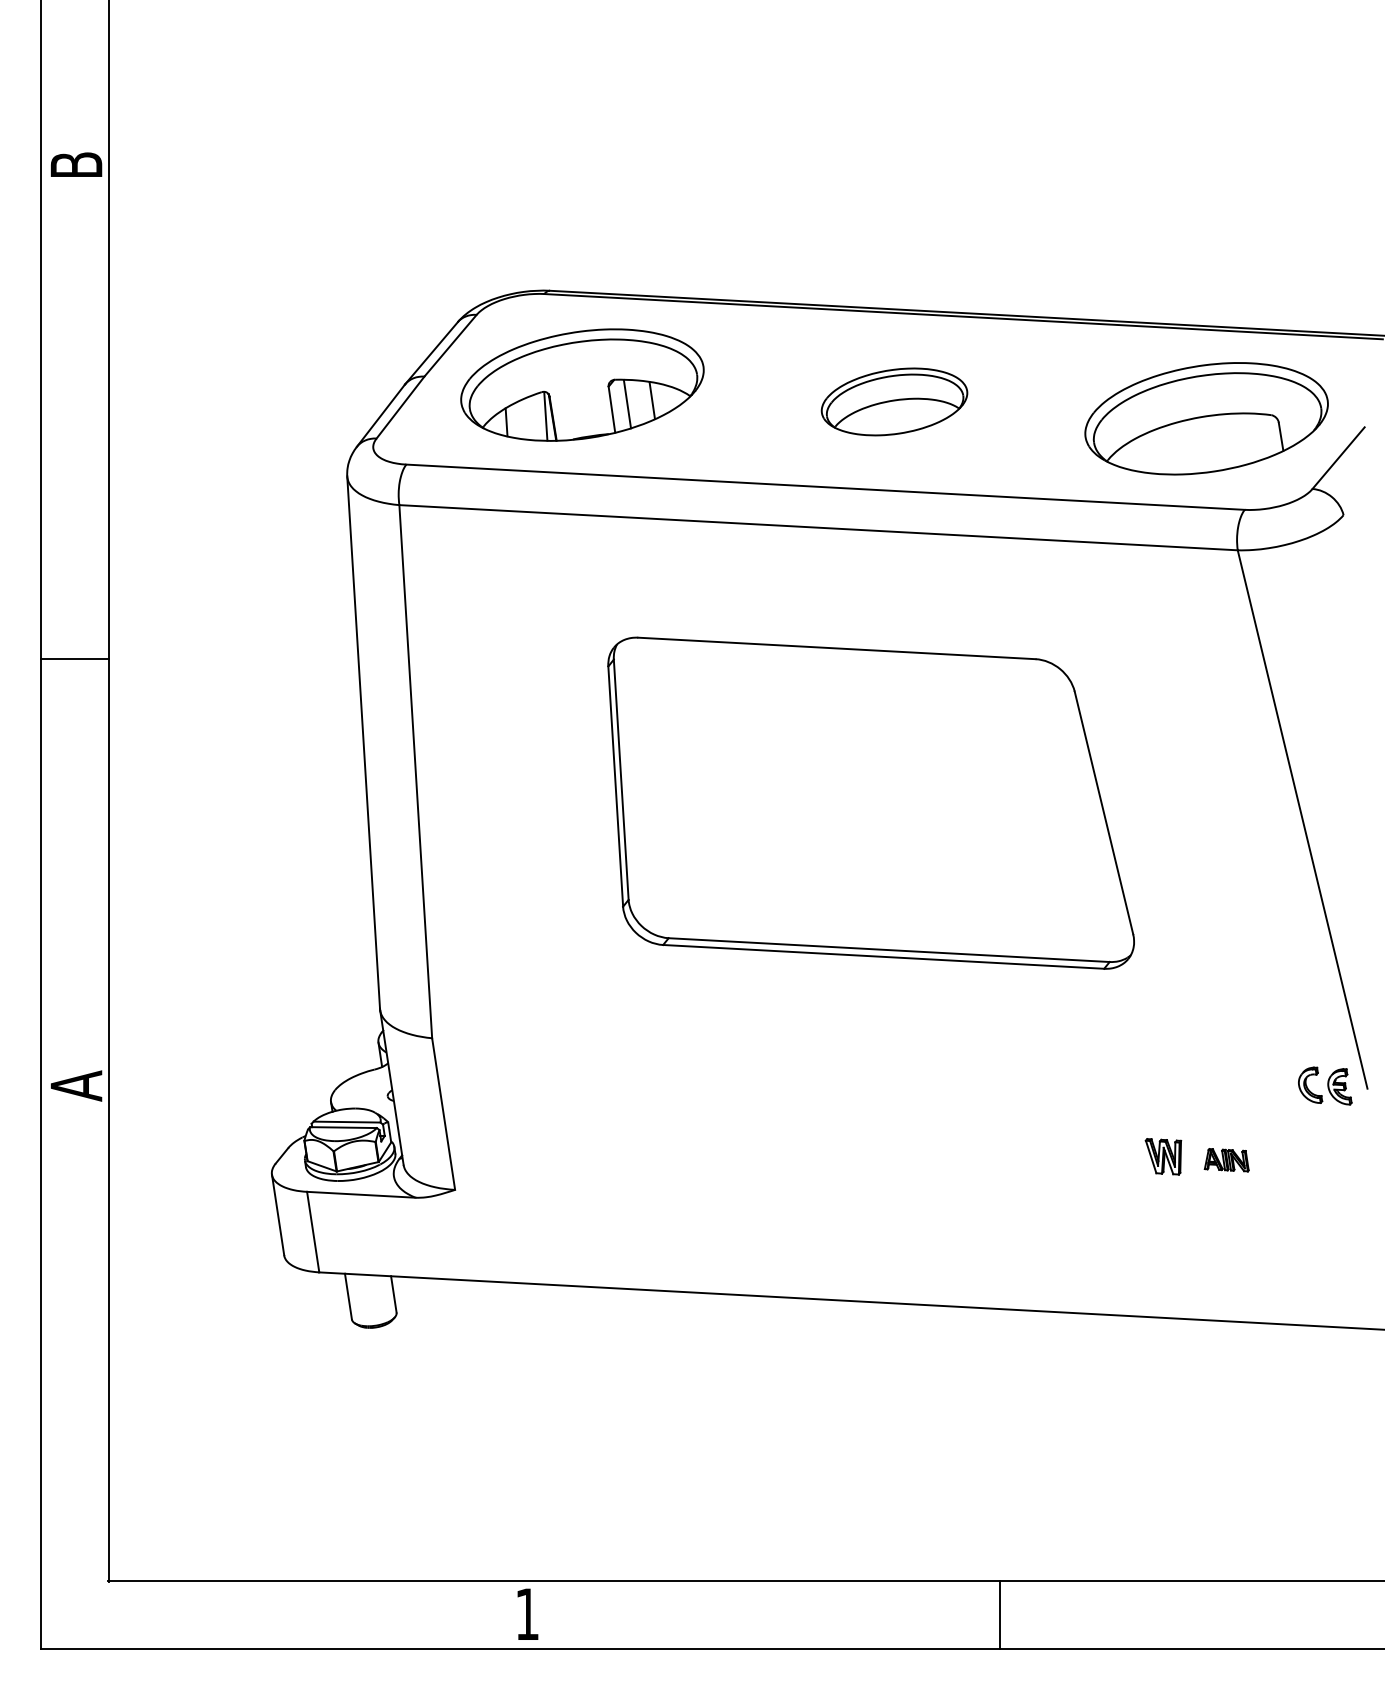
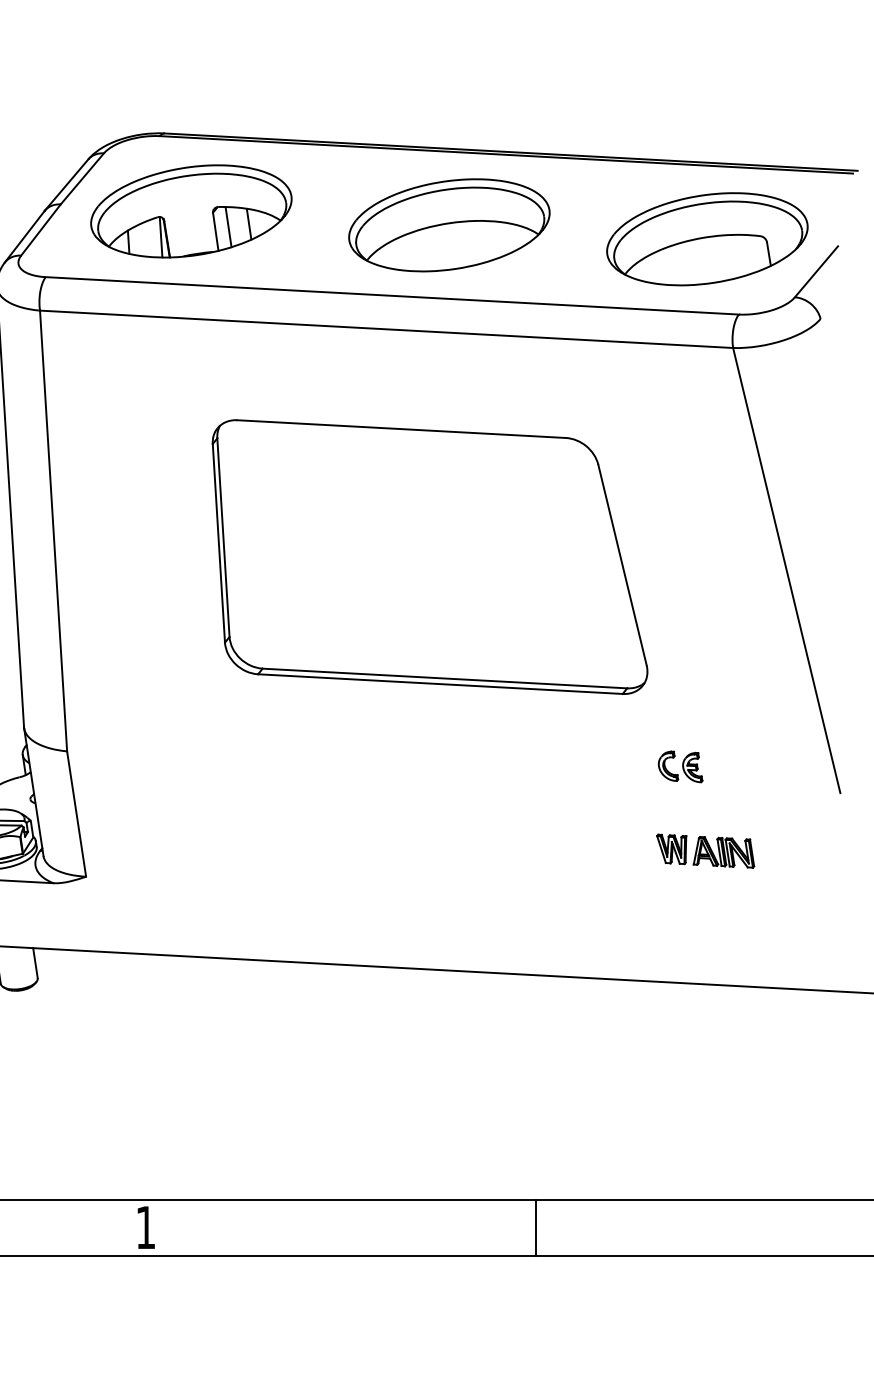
part: (894, 401) -> (449, 224), size x1.67
part: (1325, 1085) -> (680, 766), moved
part: (1226, 1159) -> (723, 851), size x1.67

